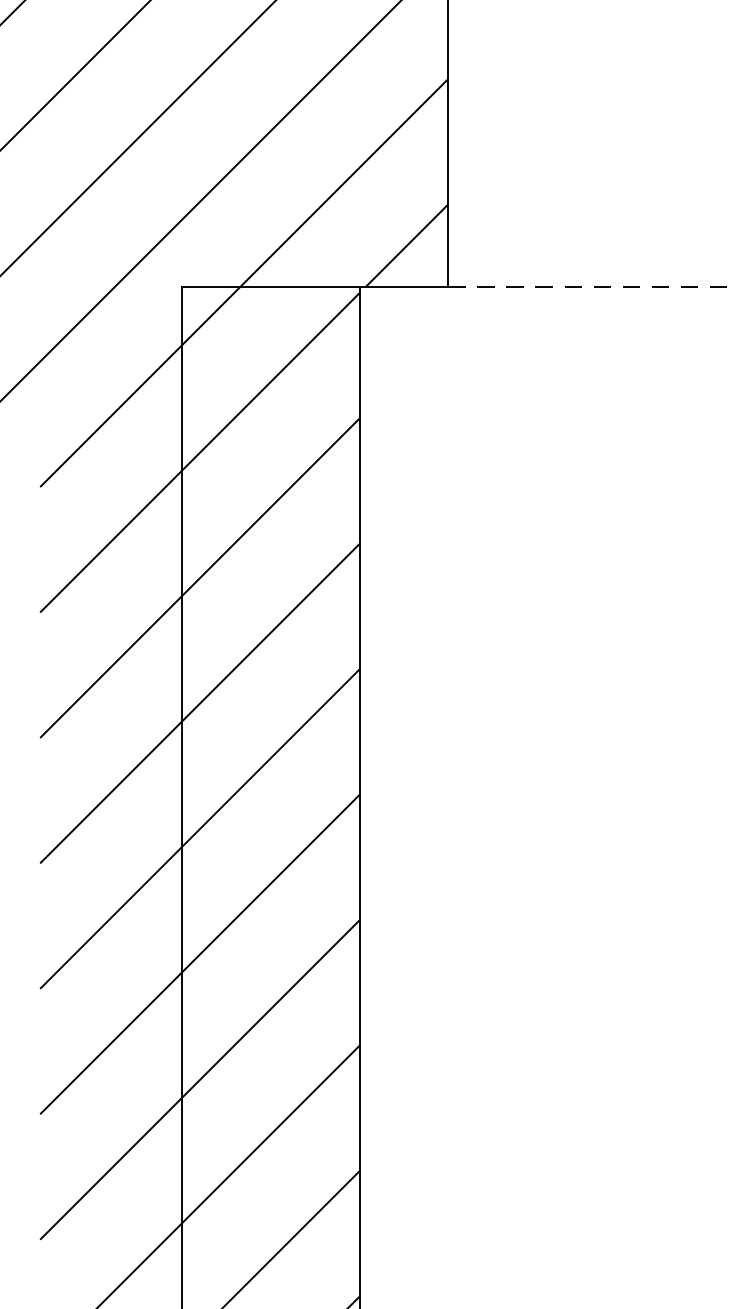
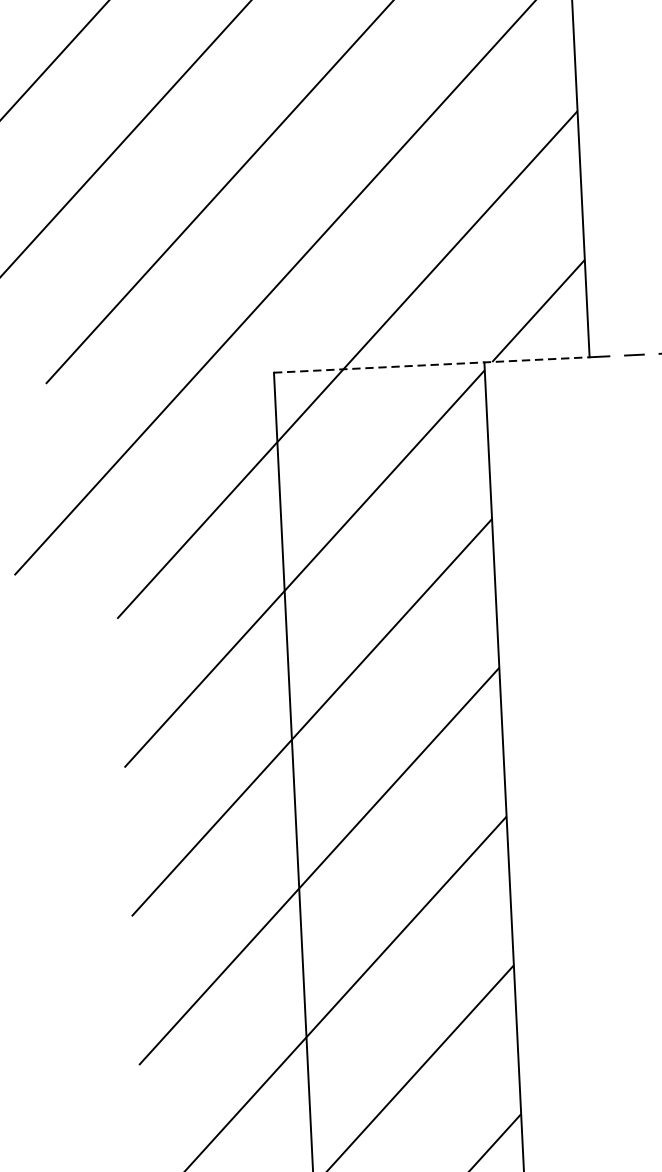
line: (315, 286) -> (432, 364), solid -> dashed

